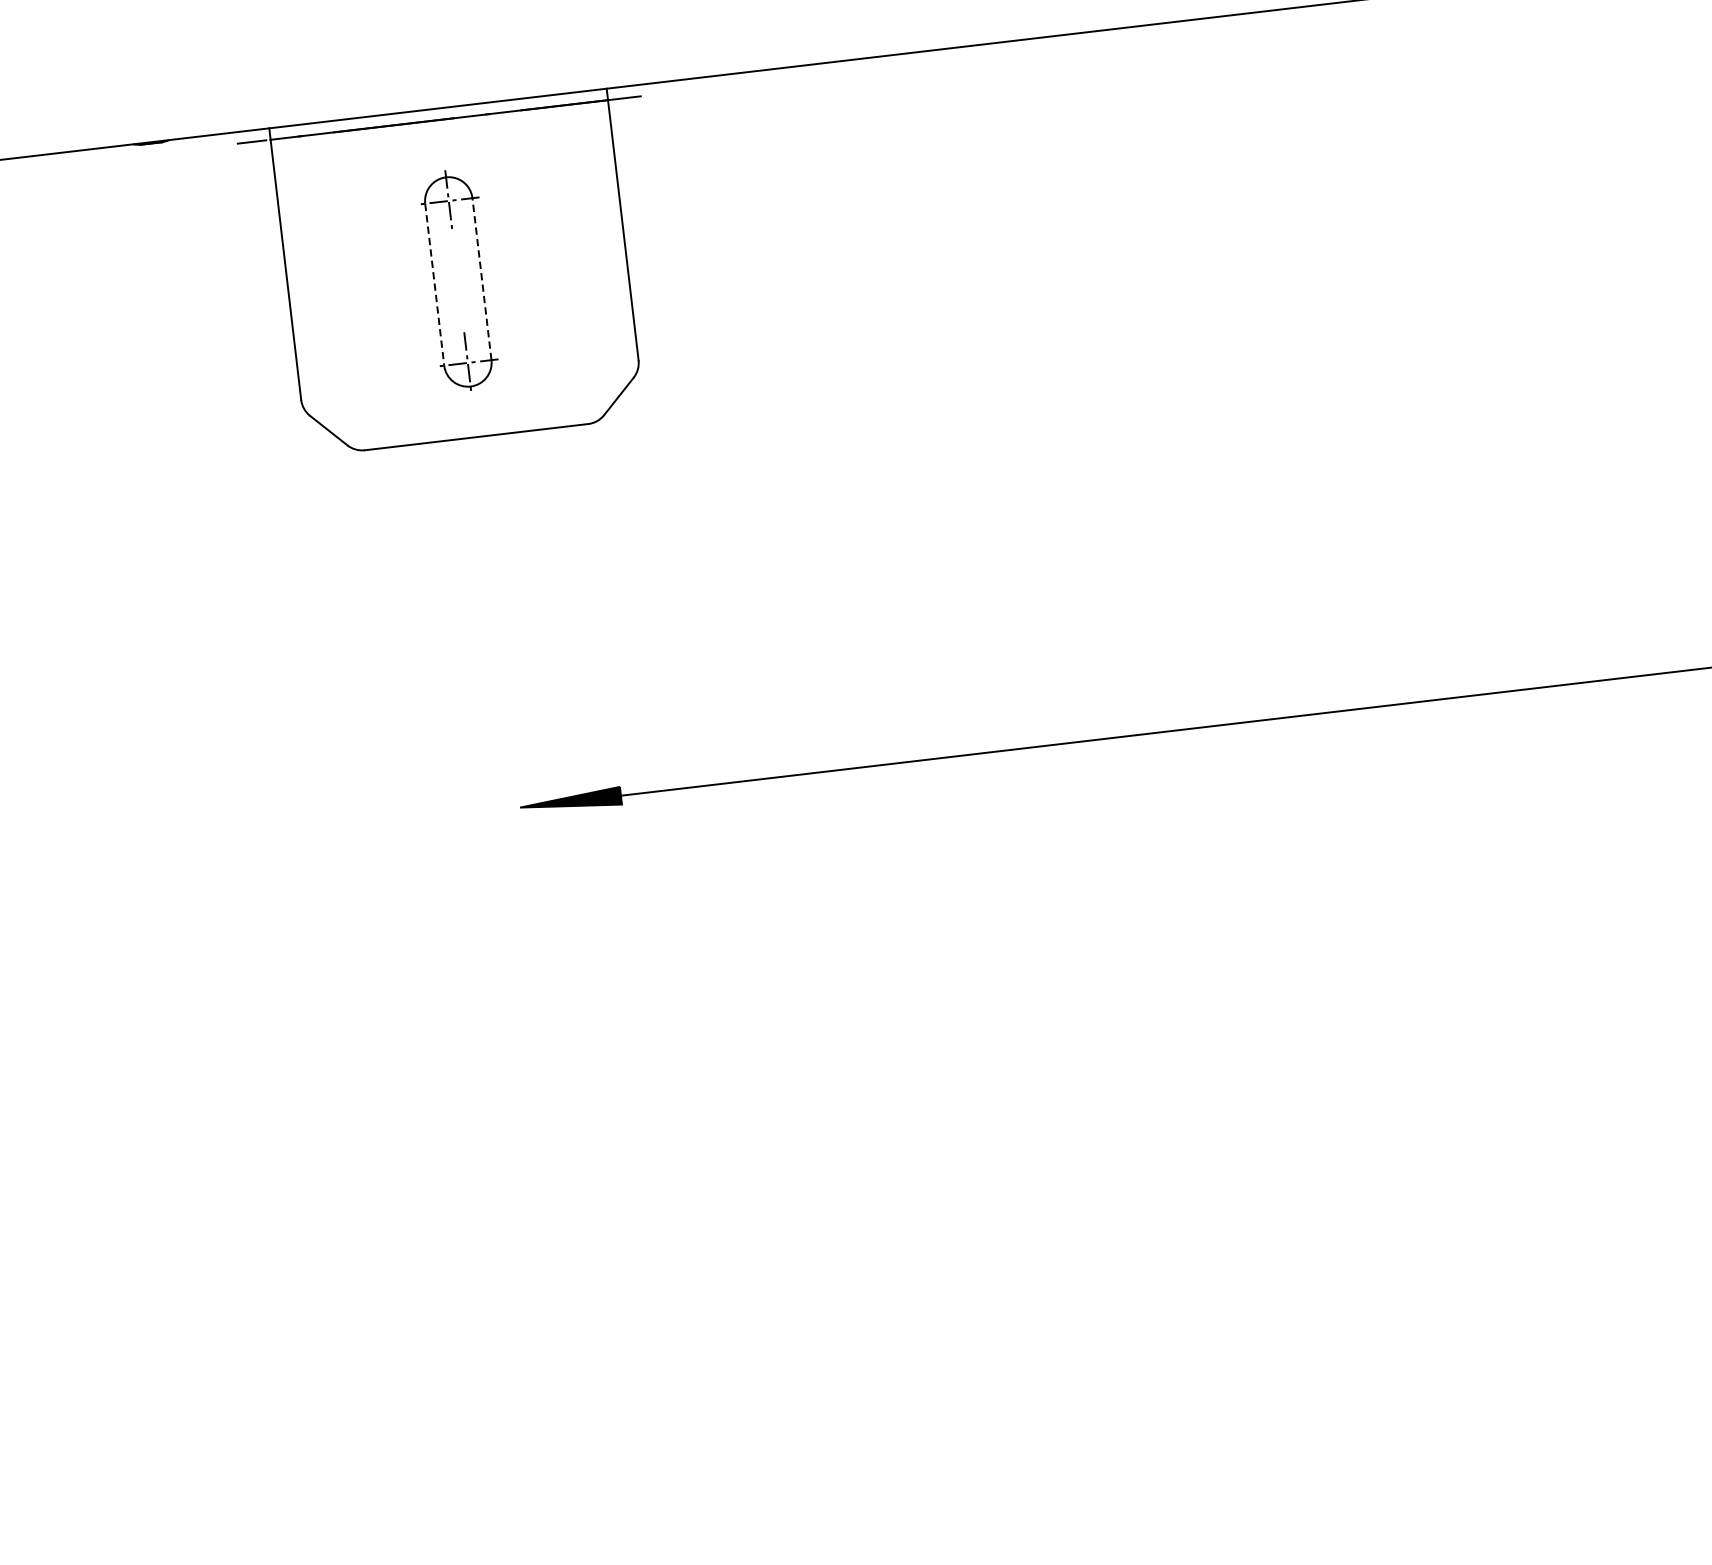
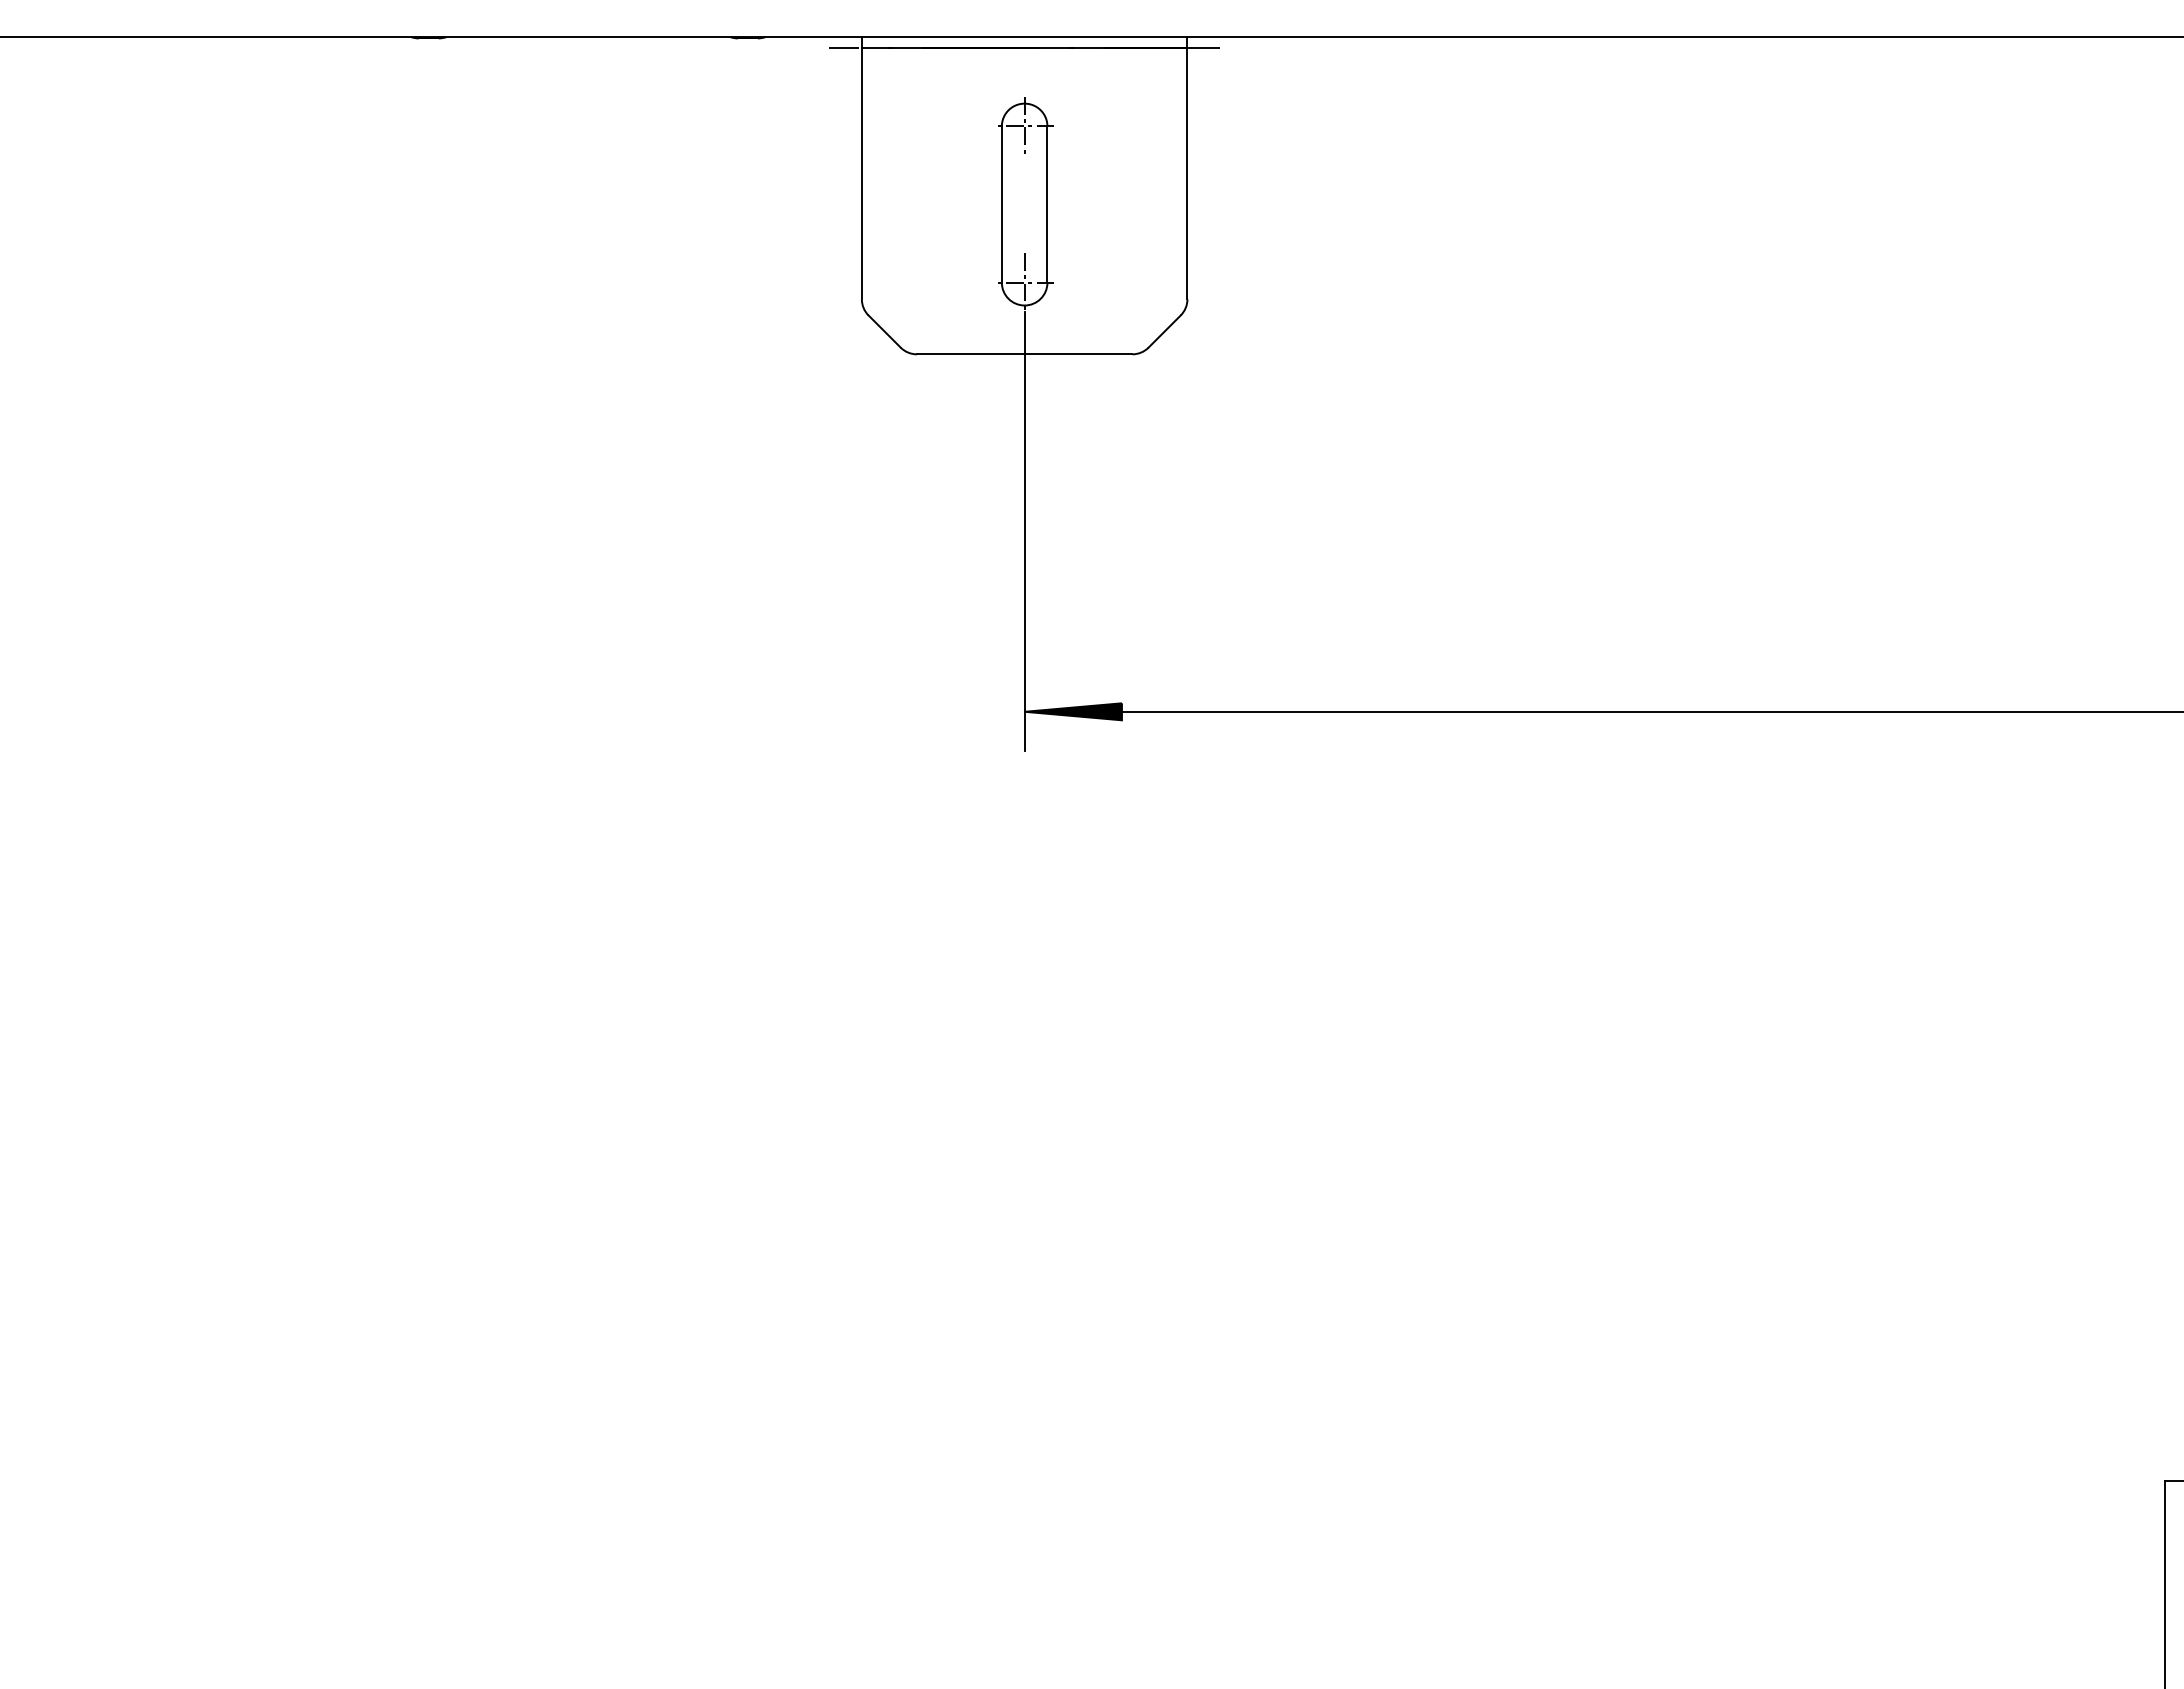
line: (482, 279) -> (1047, 204), dashed -> solid
line: (434, 285) -> (1001, 205), dashed -> solid
line: (497, 620) -> (1024, 531), added

